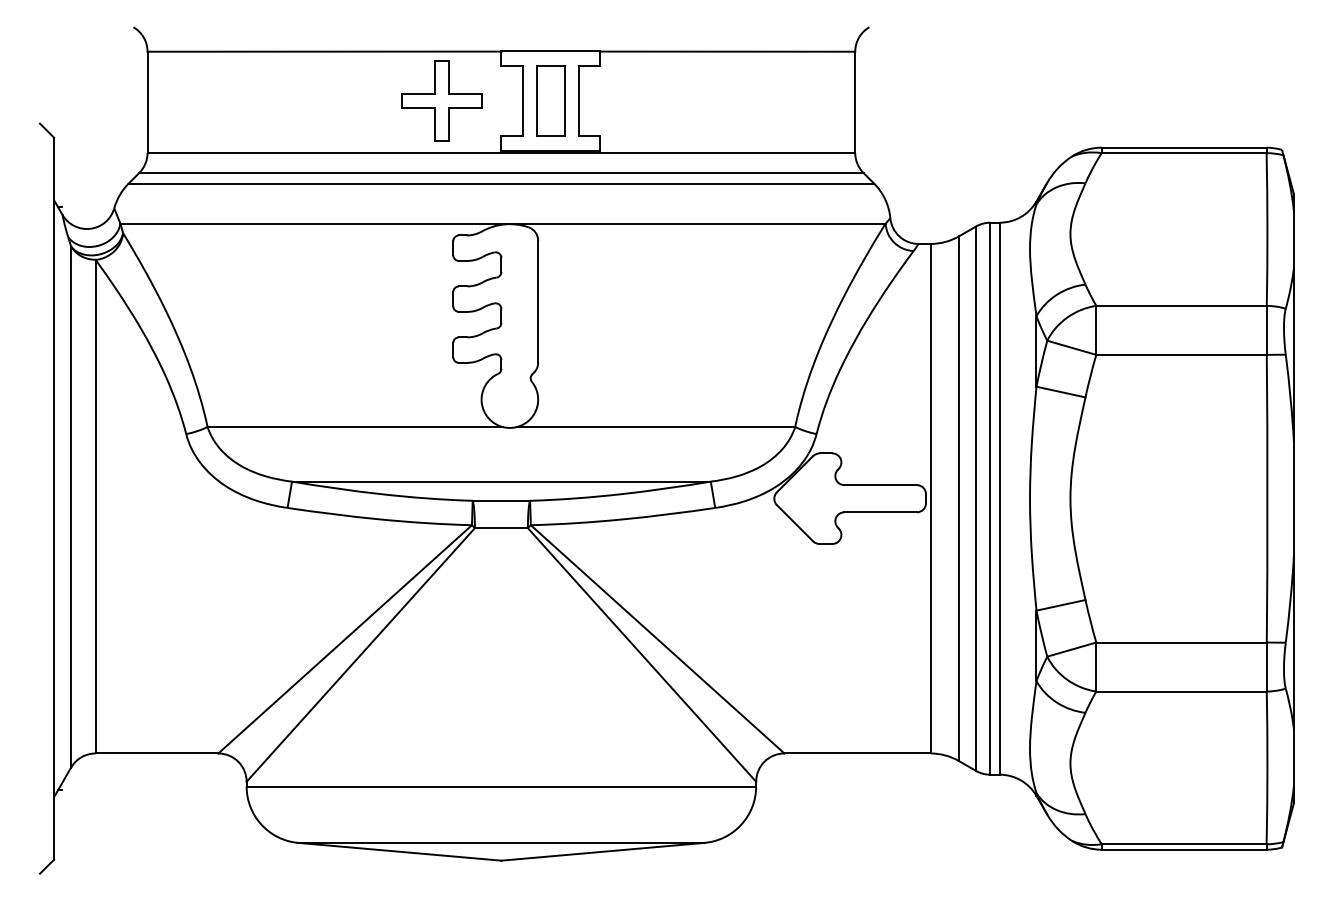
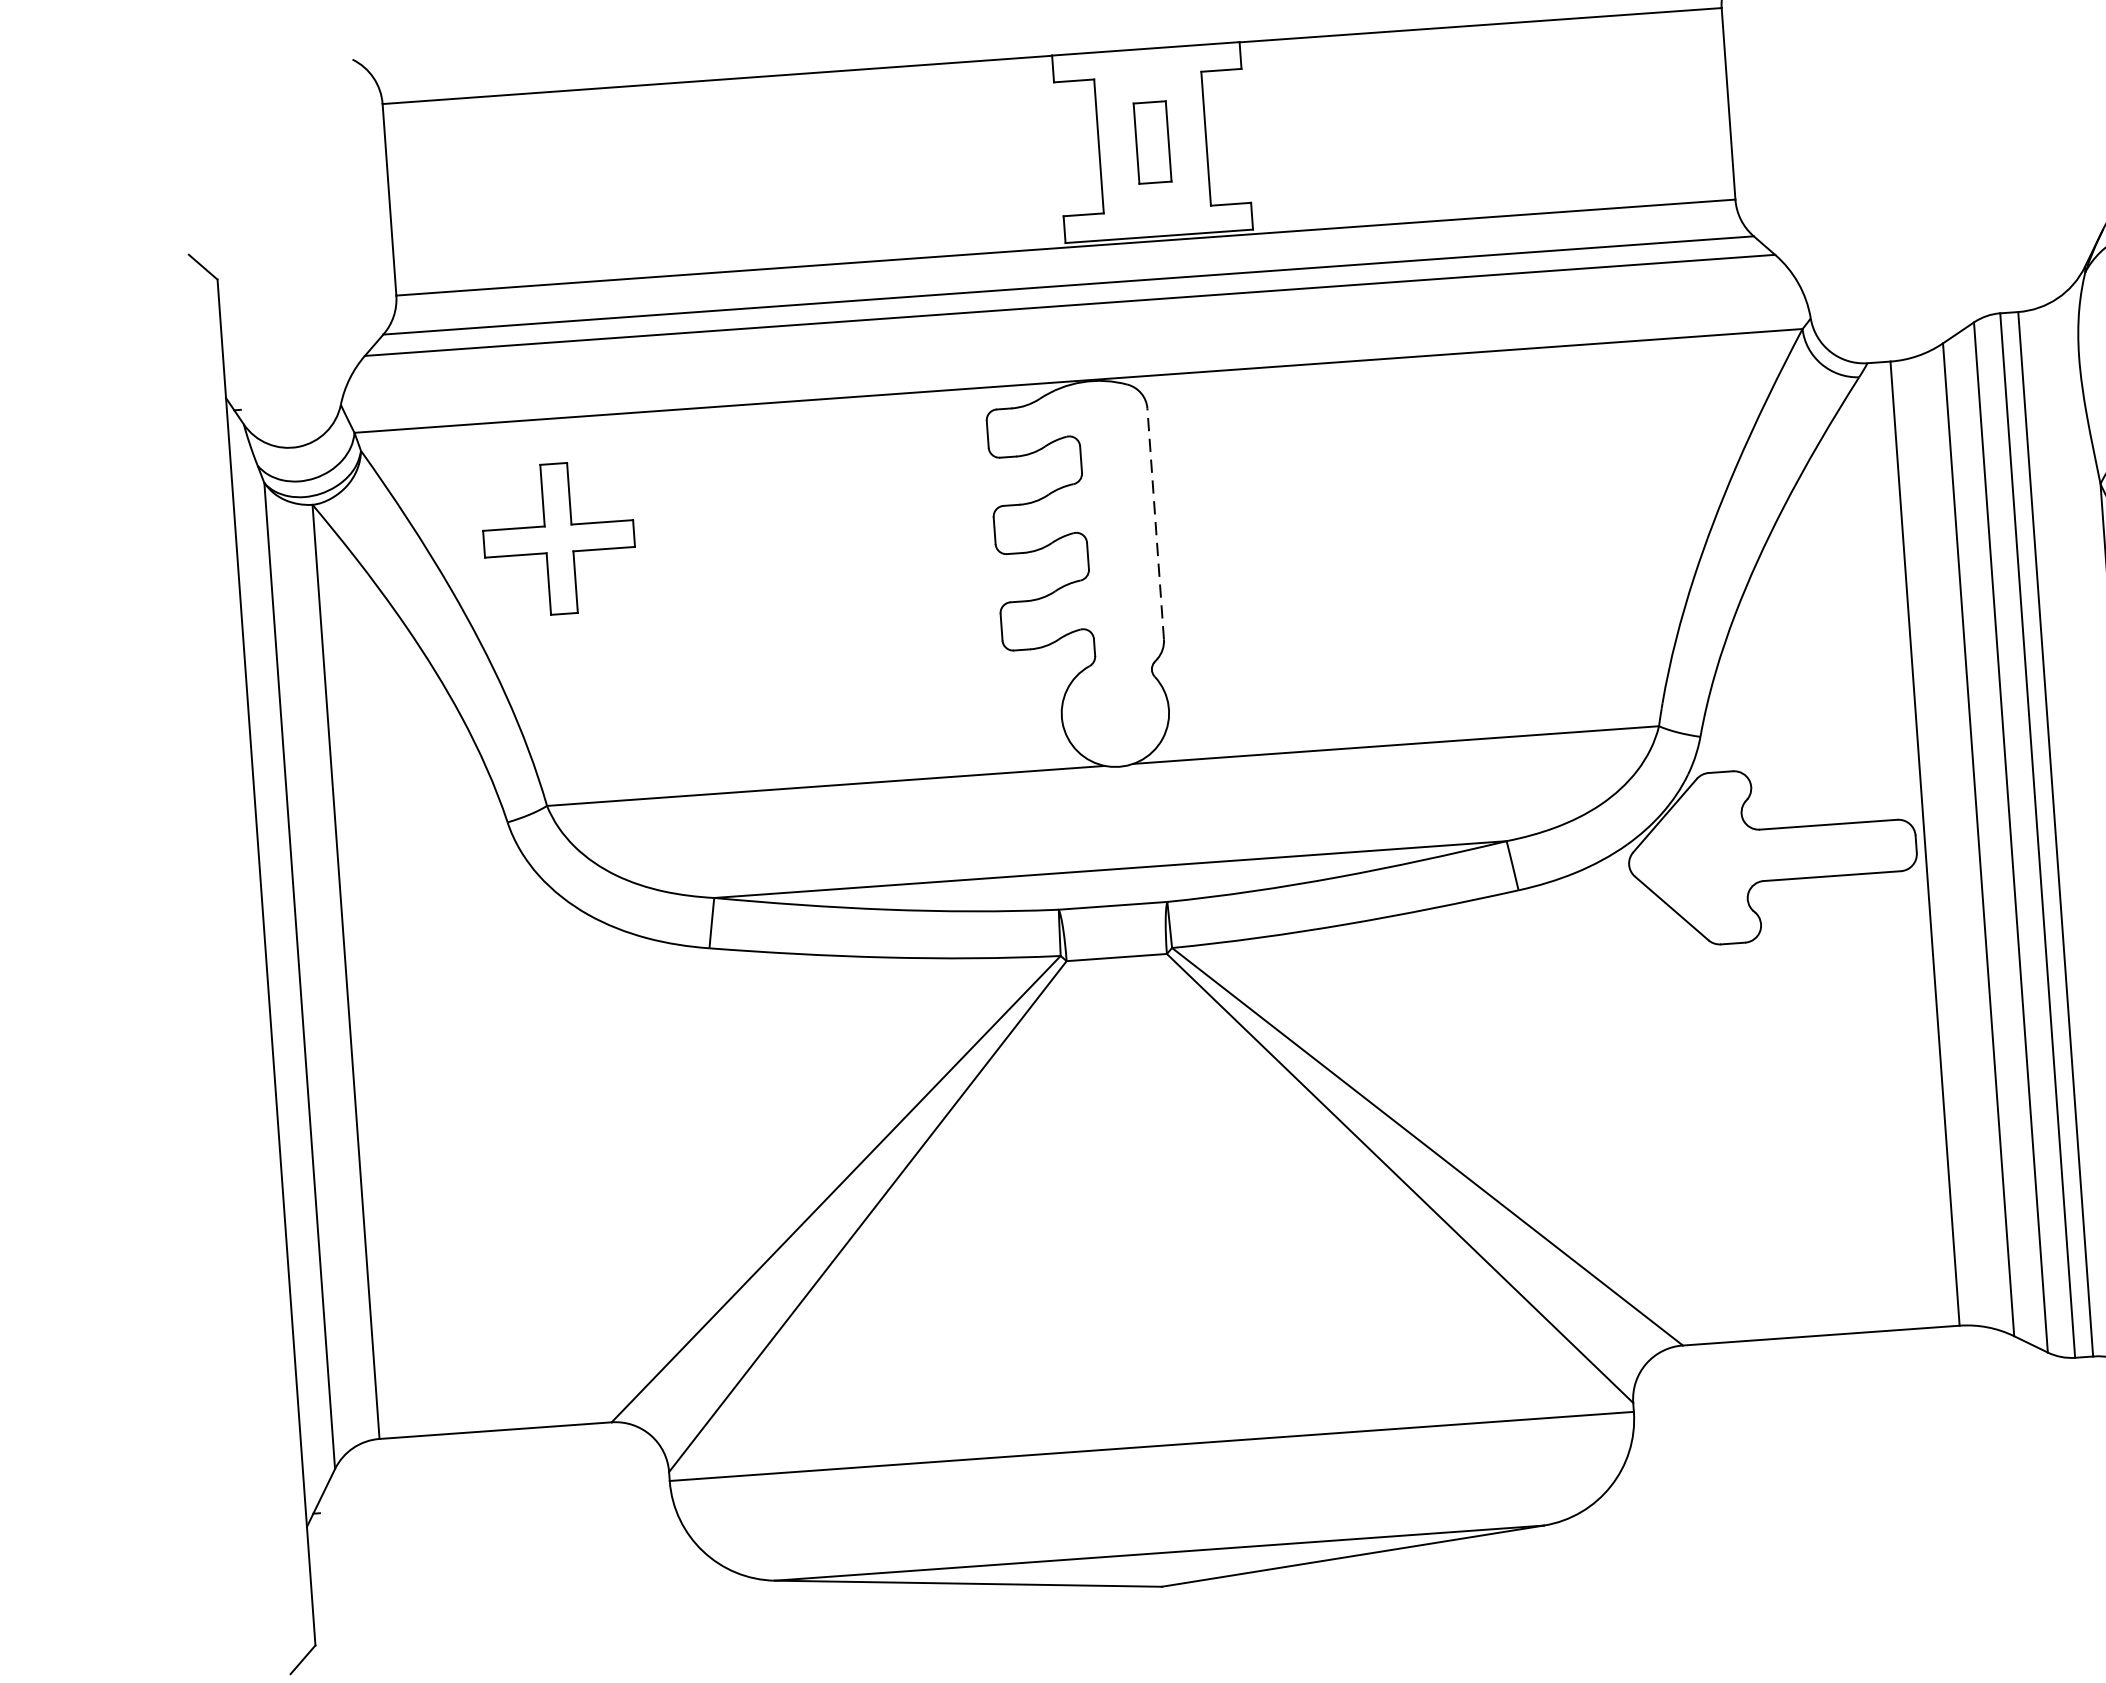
part: (441, 100) -> (558, 537), moved
part: (550, 100) -> (1151, 141), size x0.6
line: (538, 301) -> (1156, 523), solid -> dashed

